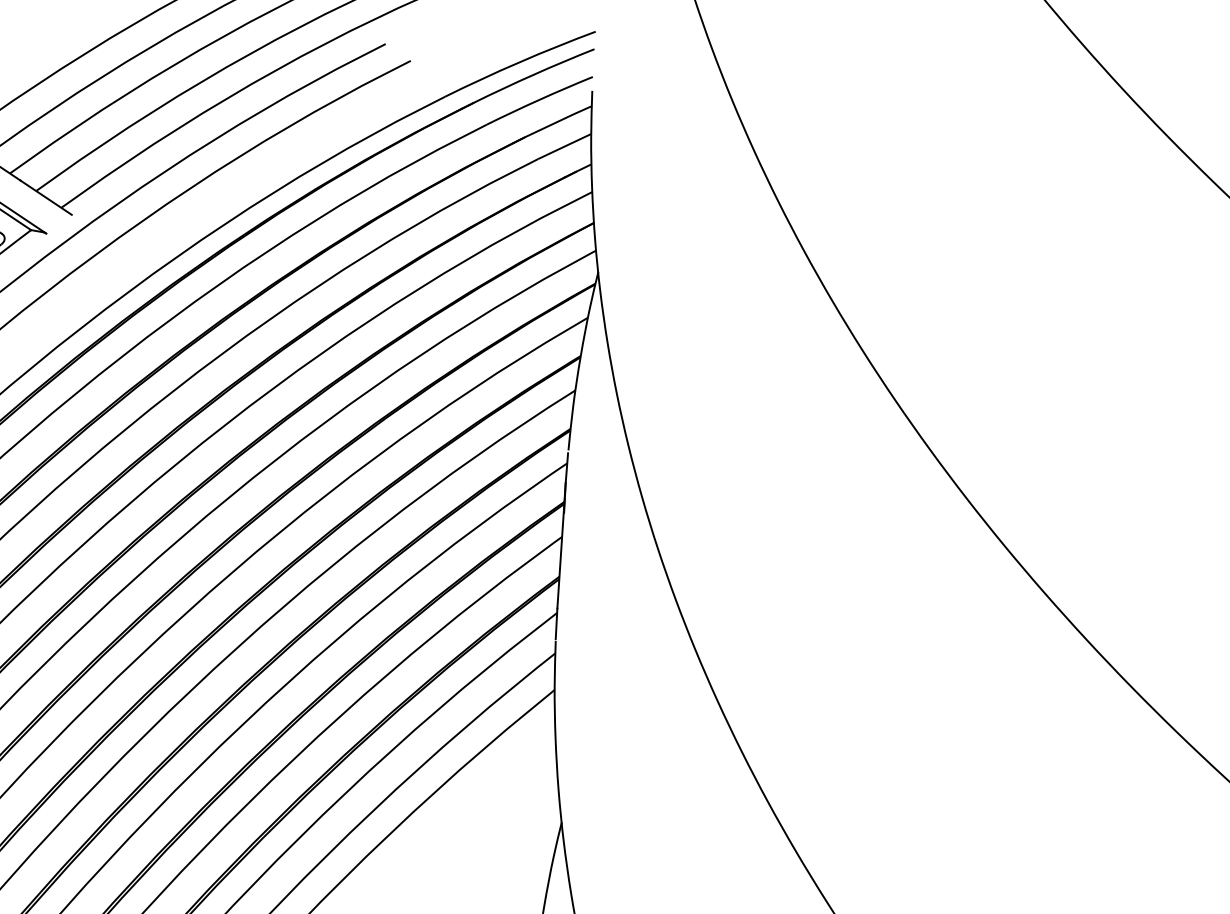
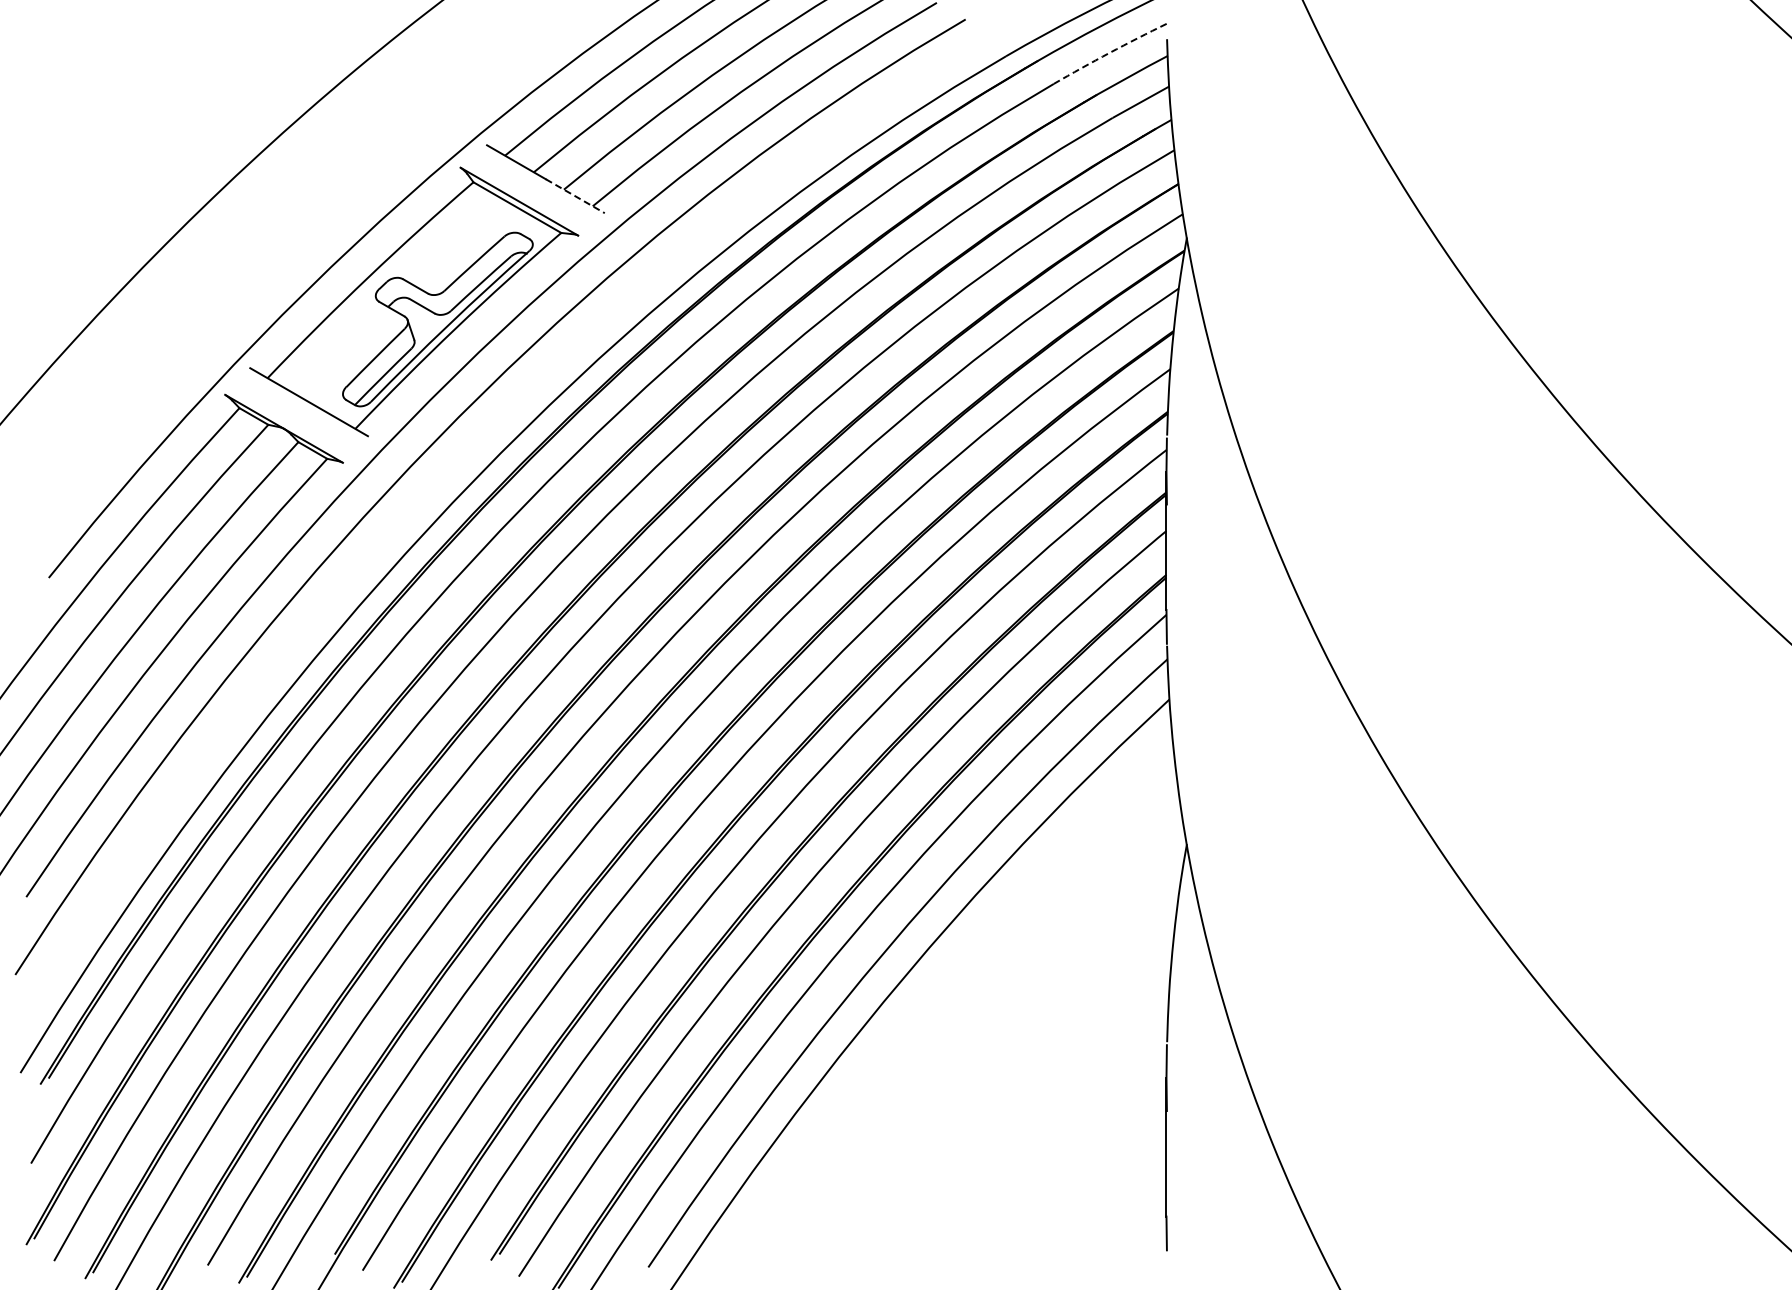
arc: (539, 99) -> (1109, 52), solid -> dashed
line: (46, 197) -> (575, 196), solid -> dashed

